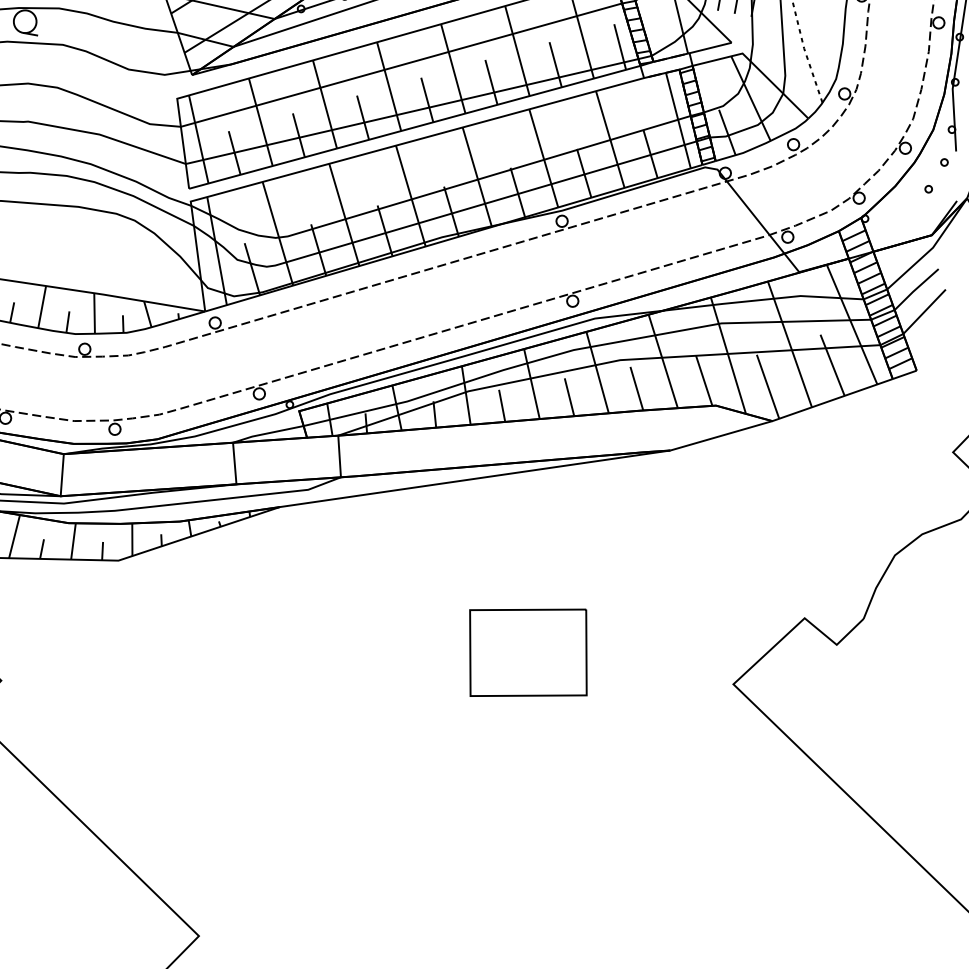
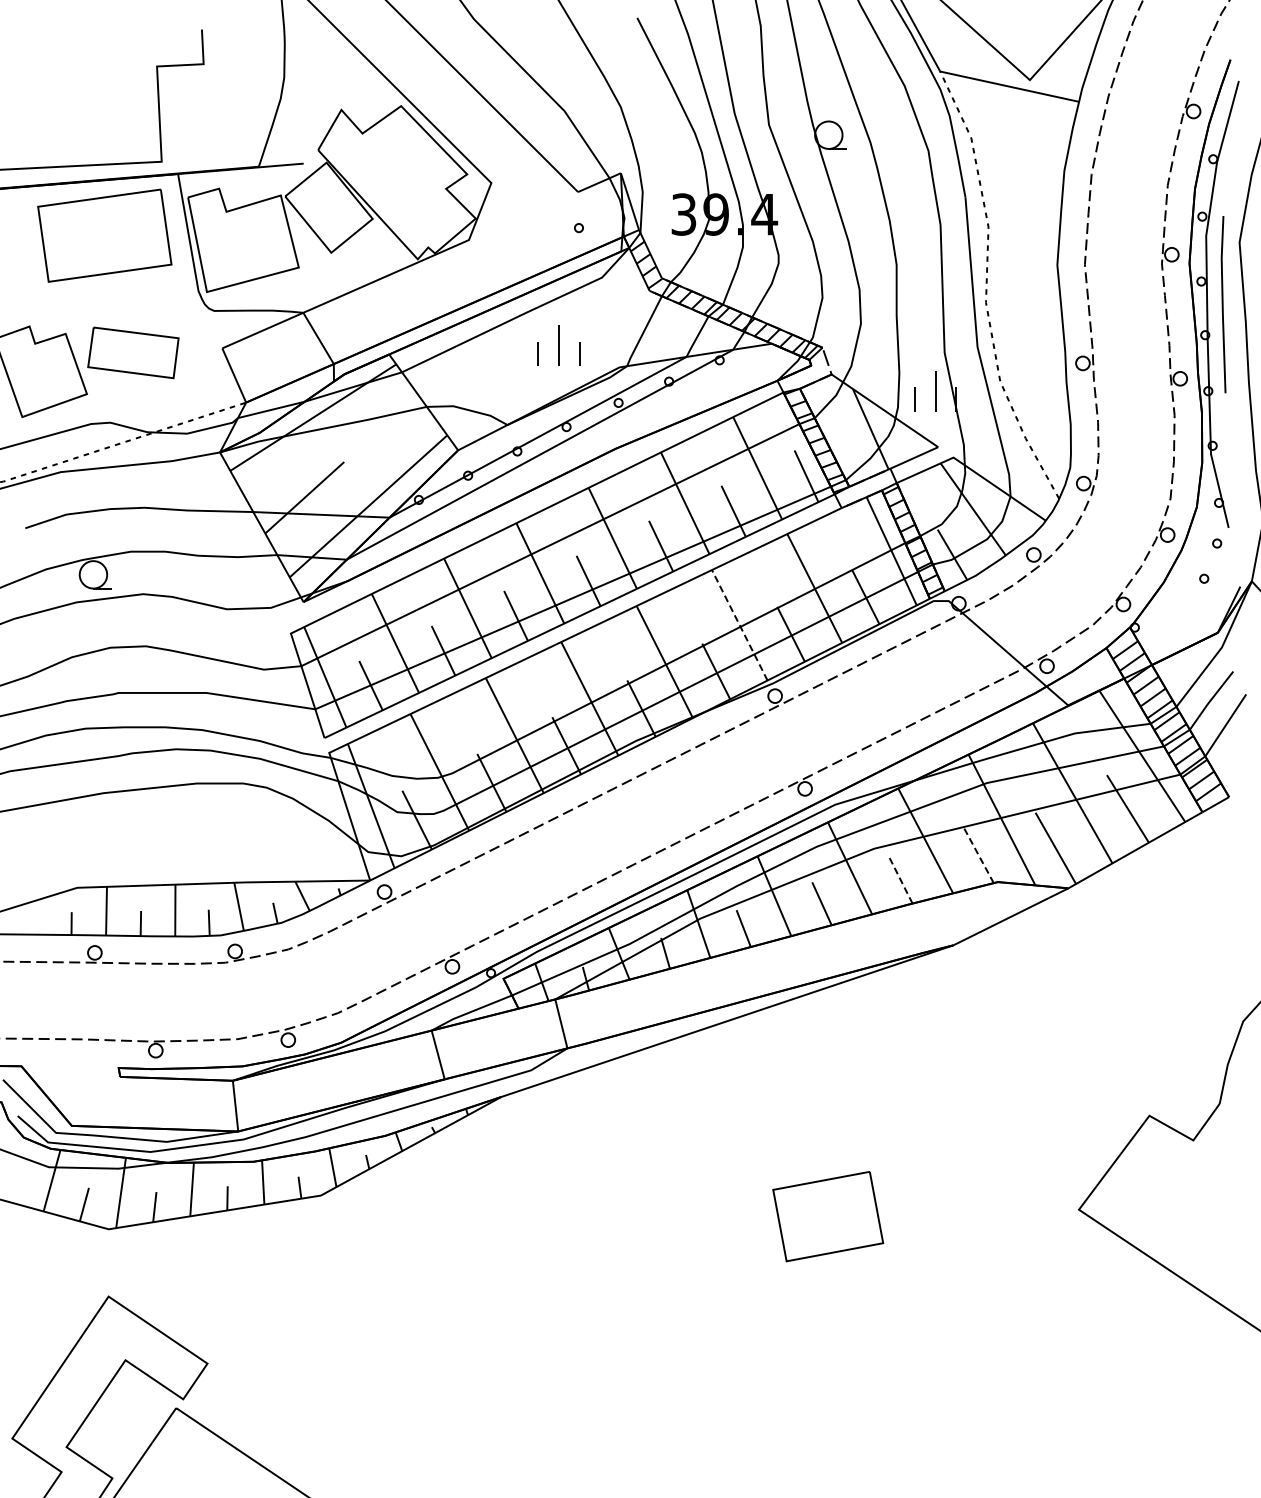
line: (543, 158) -> (739, 625), solid -> dashed
line: (704, 381) -> (978, 855), solid -> dashed
line: (637, 388) -> (900, 878), solid -> dashed
part: (527, 652) -> (827, 1216), size x0.7

